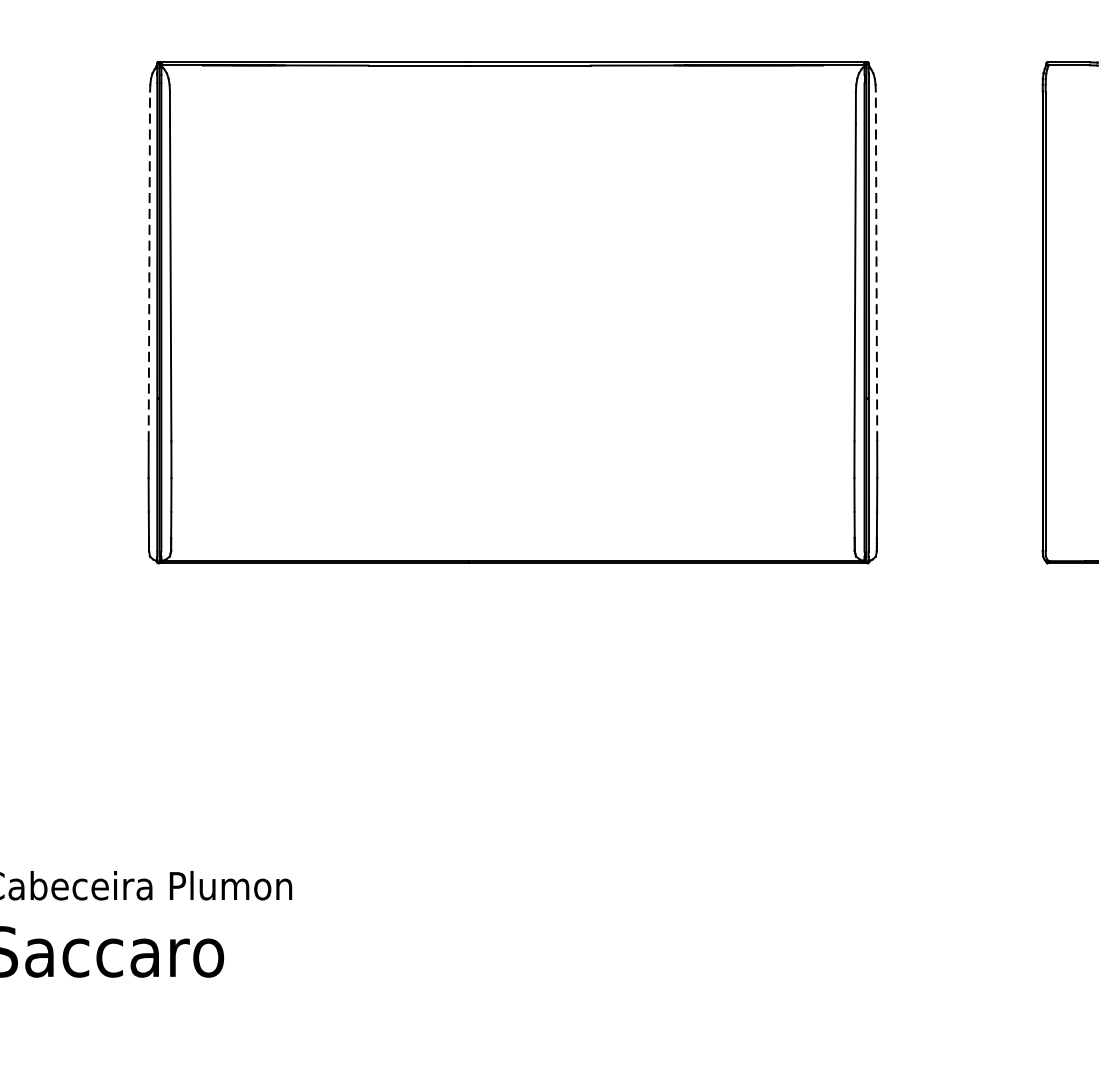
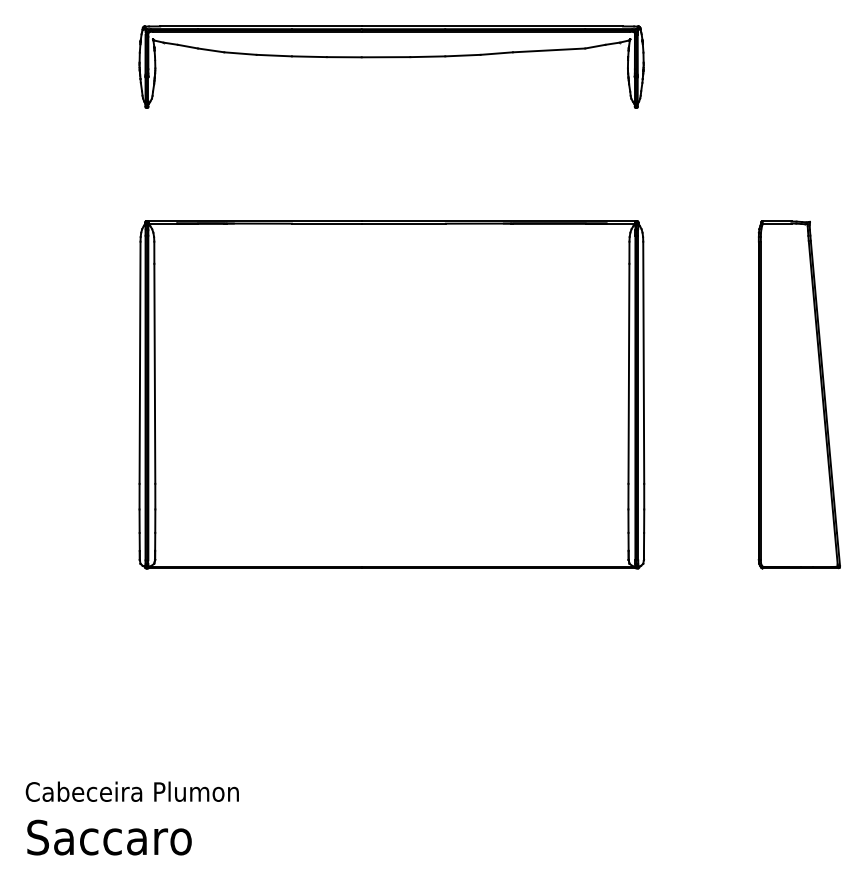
line: (150, 265) -> (140, 362), dashed -> solid
line: (876, 265) -> (643, 362), dashed -> solid

